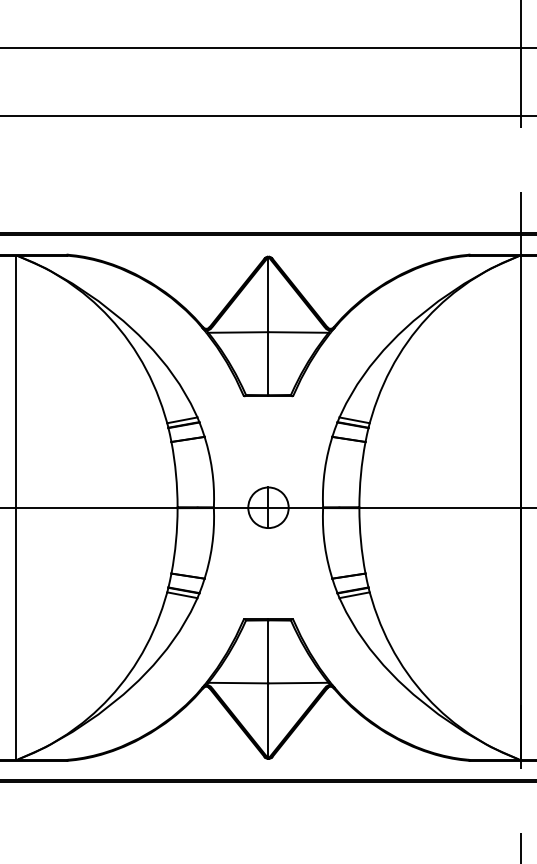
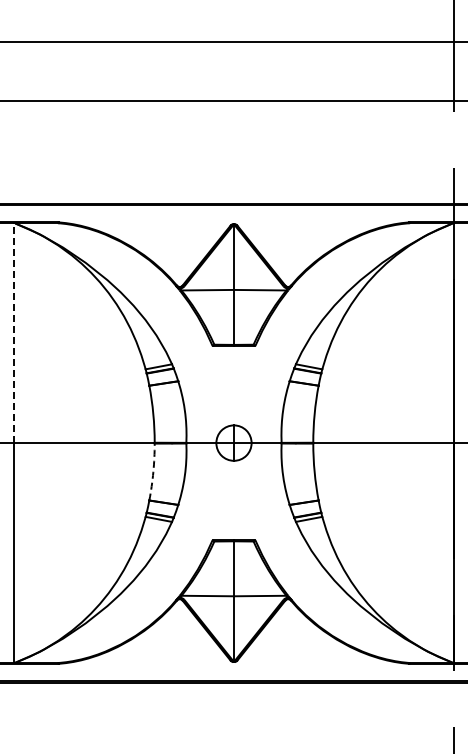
line: (15, 382) -> (13, 333), solid -> dashed
arc: (176, 541) -> (153, 472), solid -> dashed

